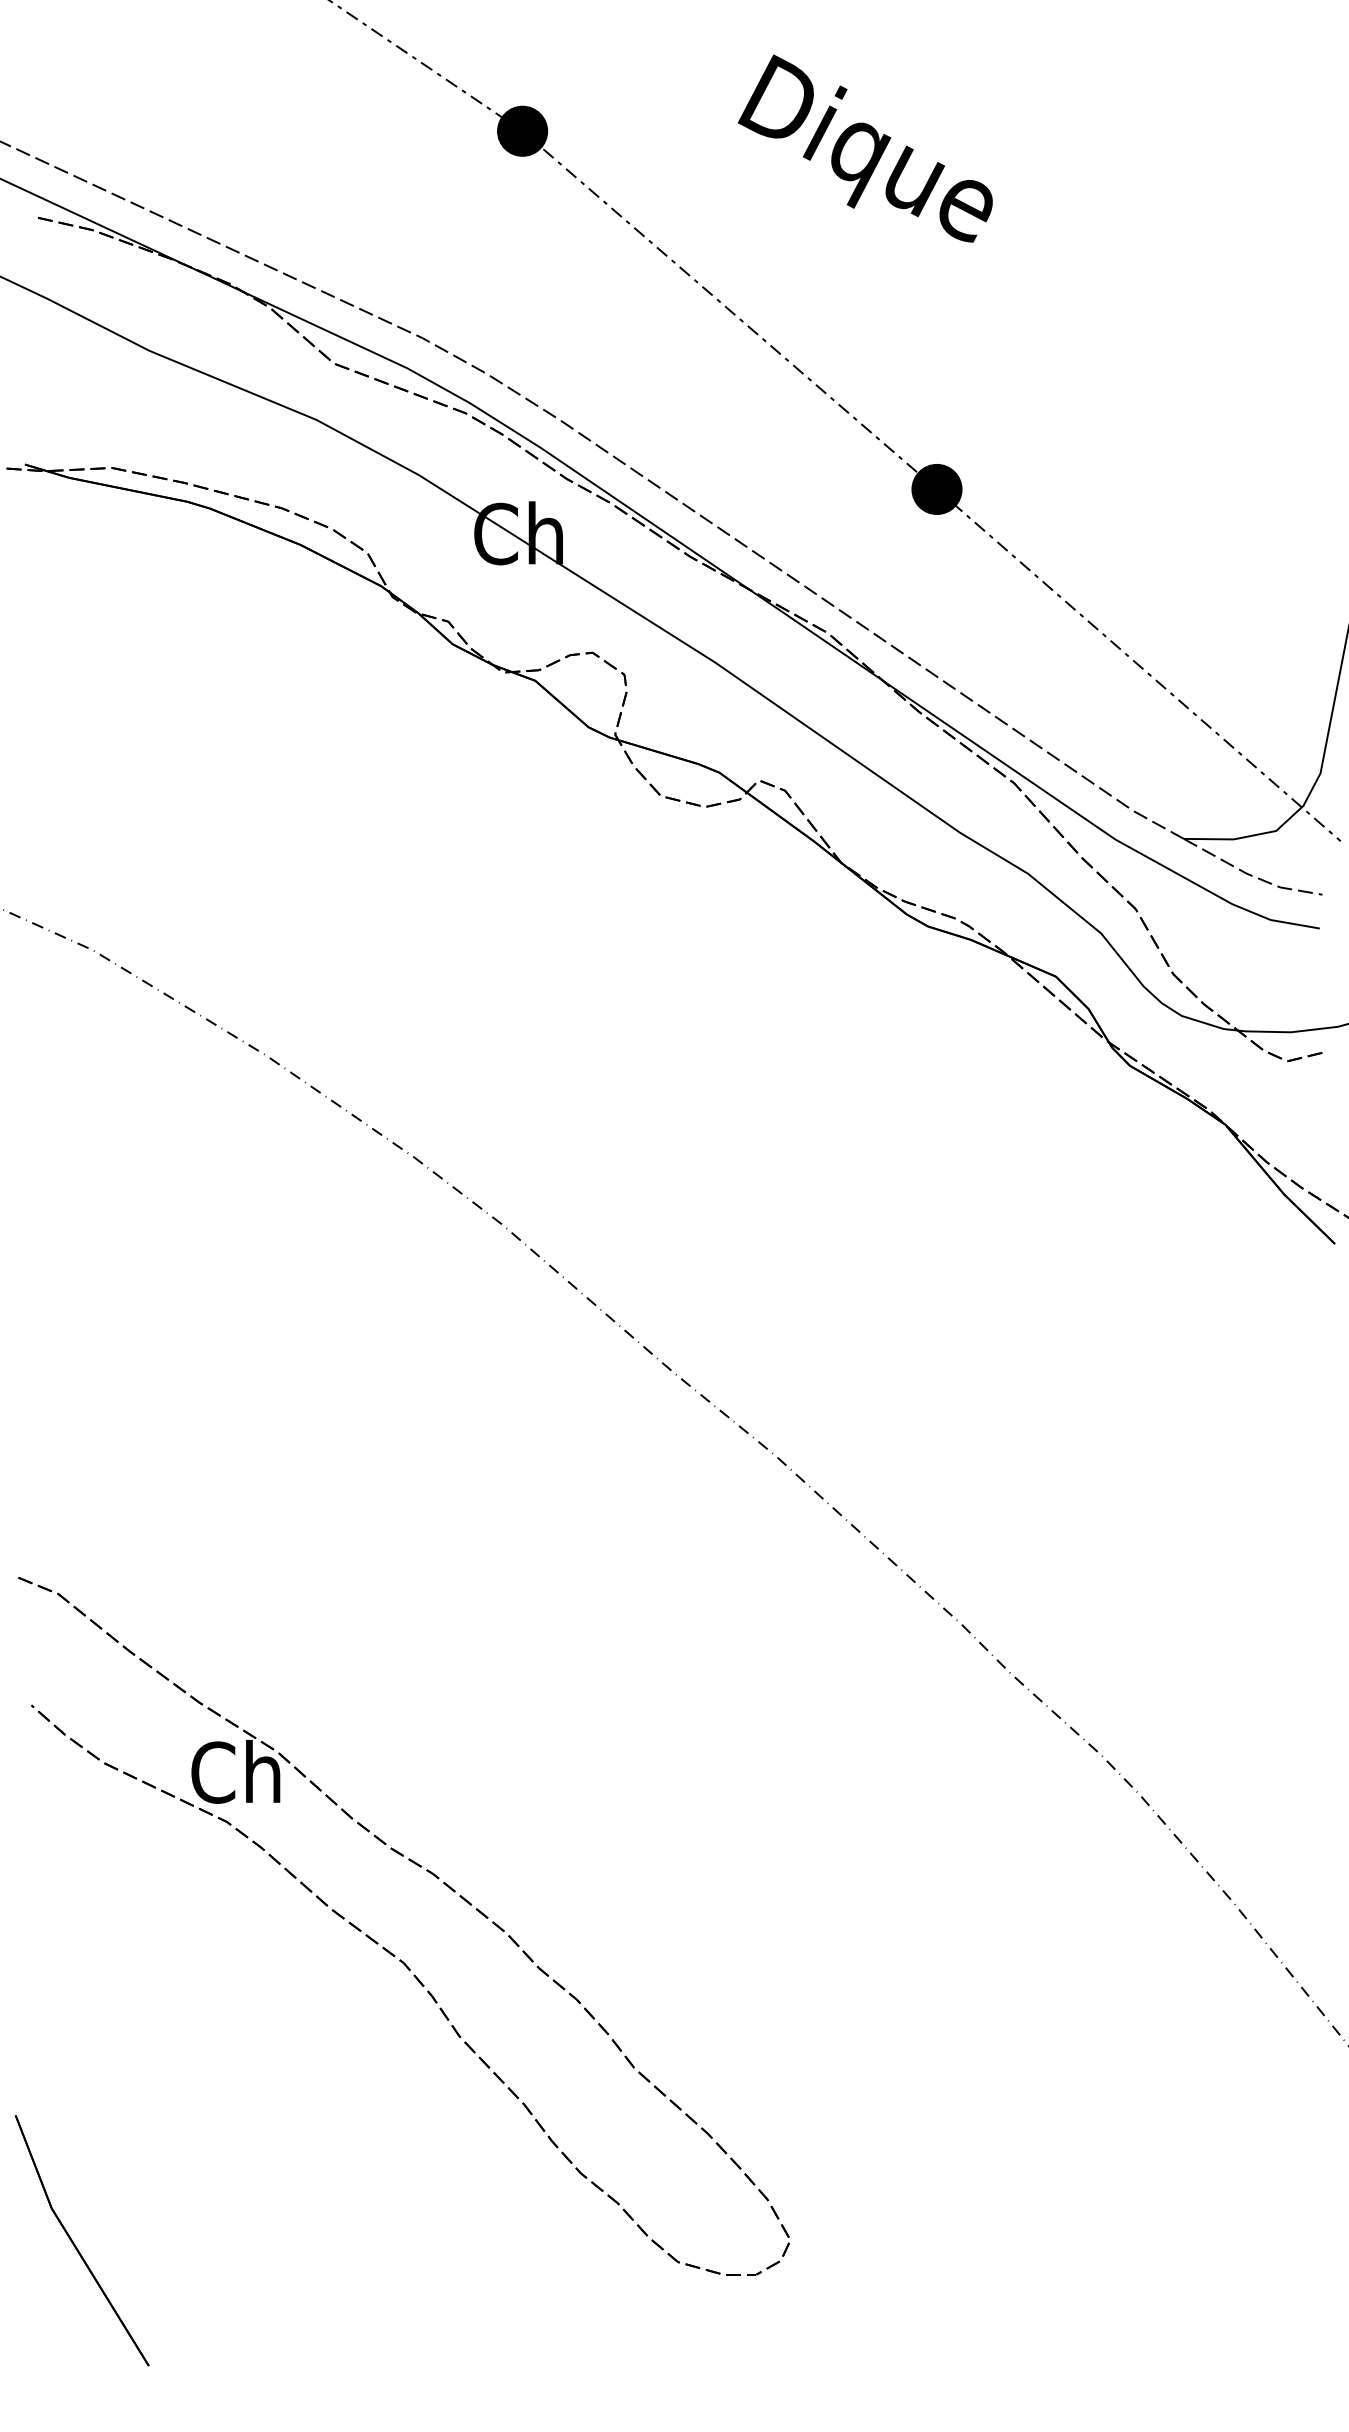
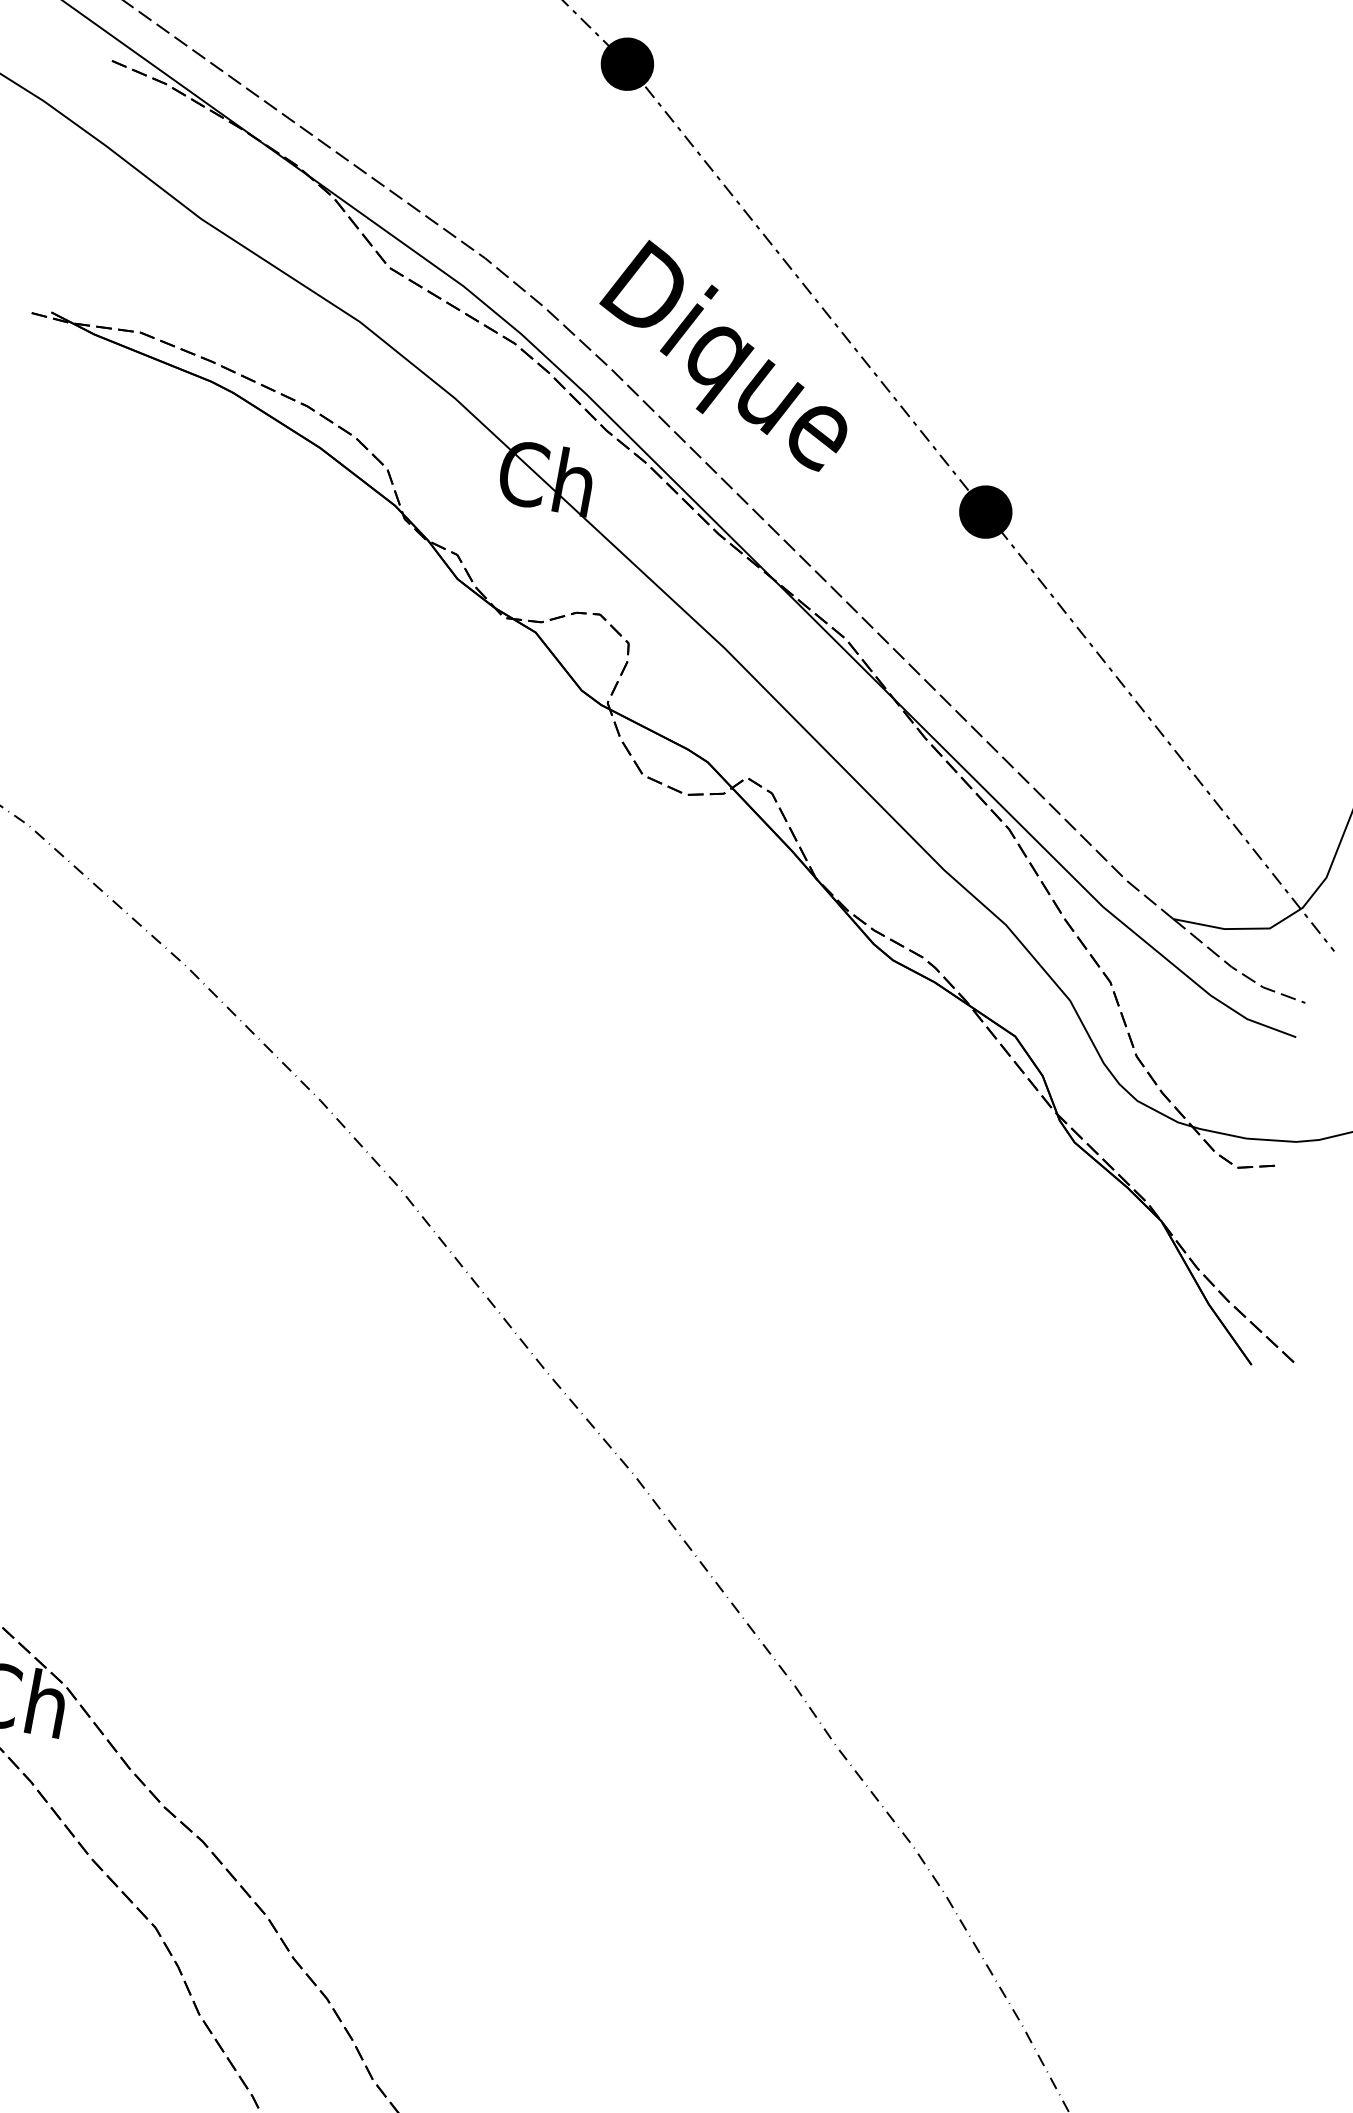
text: (864, 148) -> (724, 354), moved

